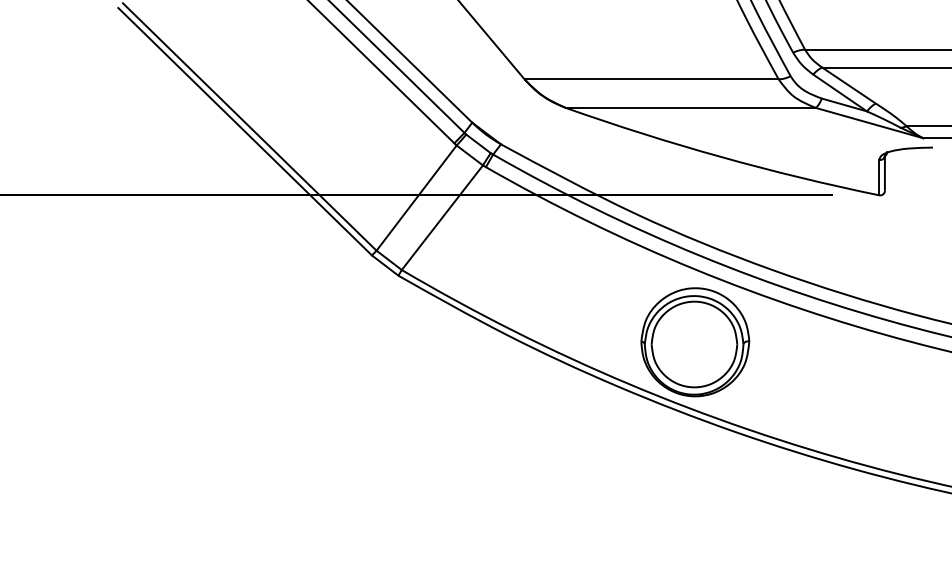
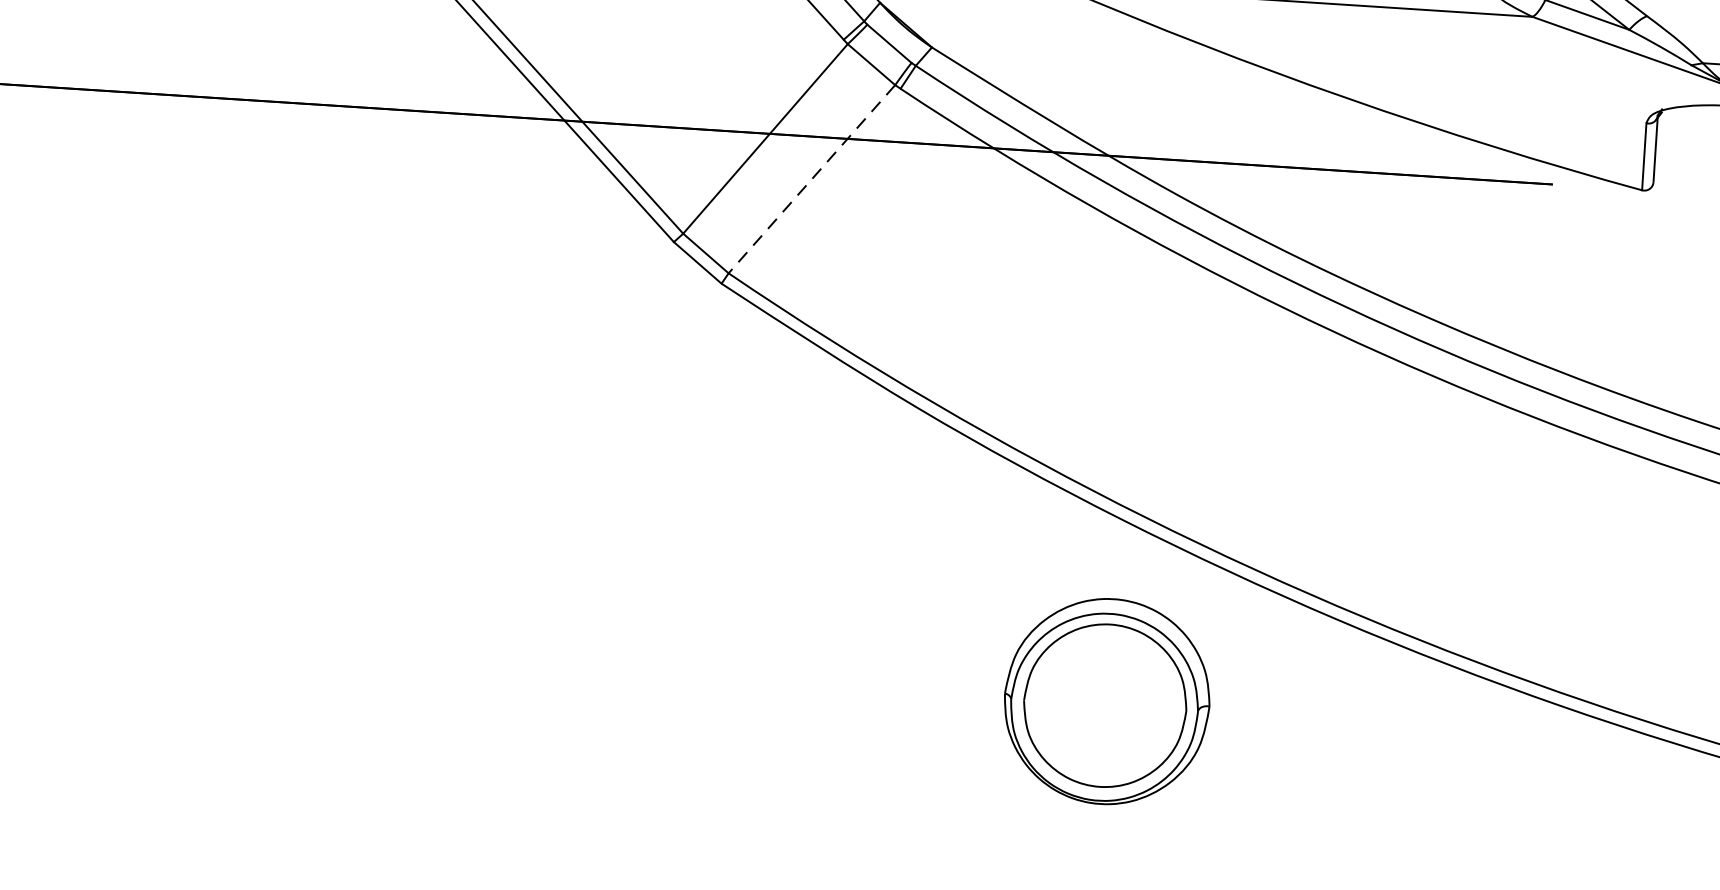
line: (442, 218) -> (812, 180), solid -> dashed
part: (695, 342) -> (1107, 702), moved

